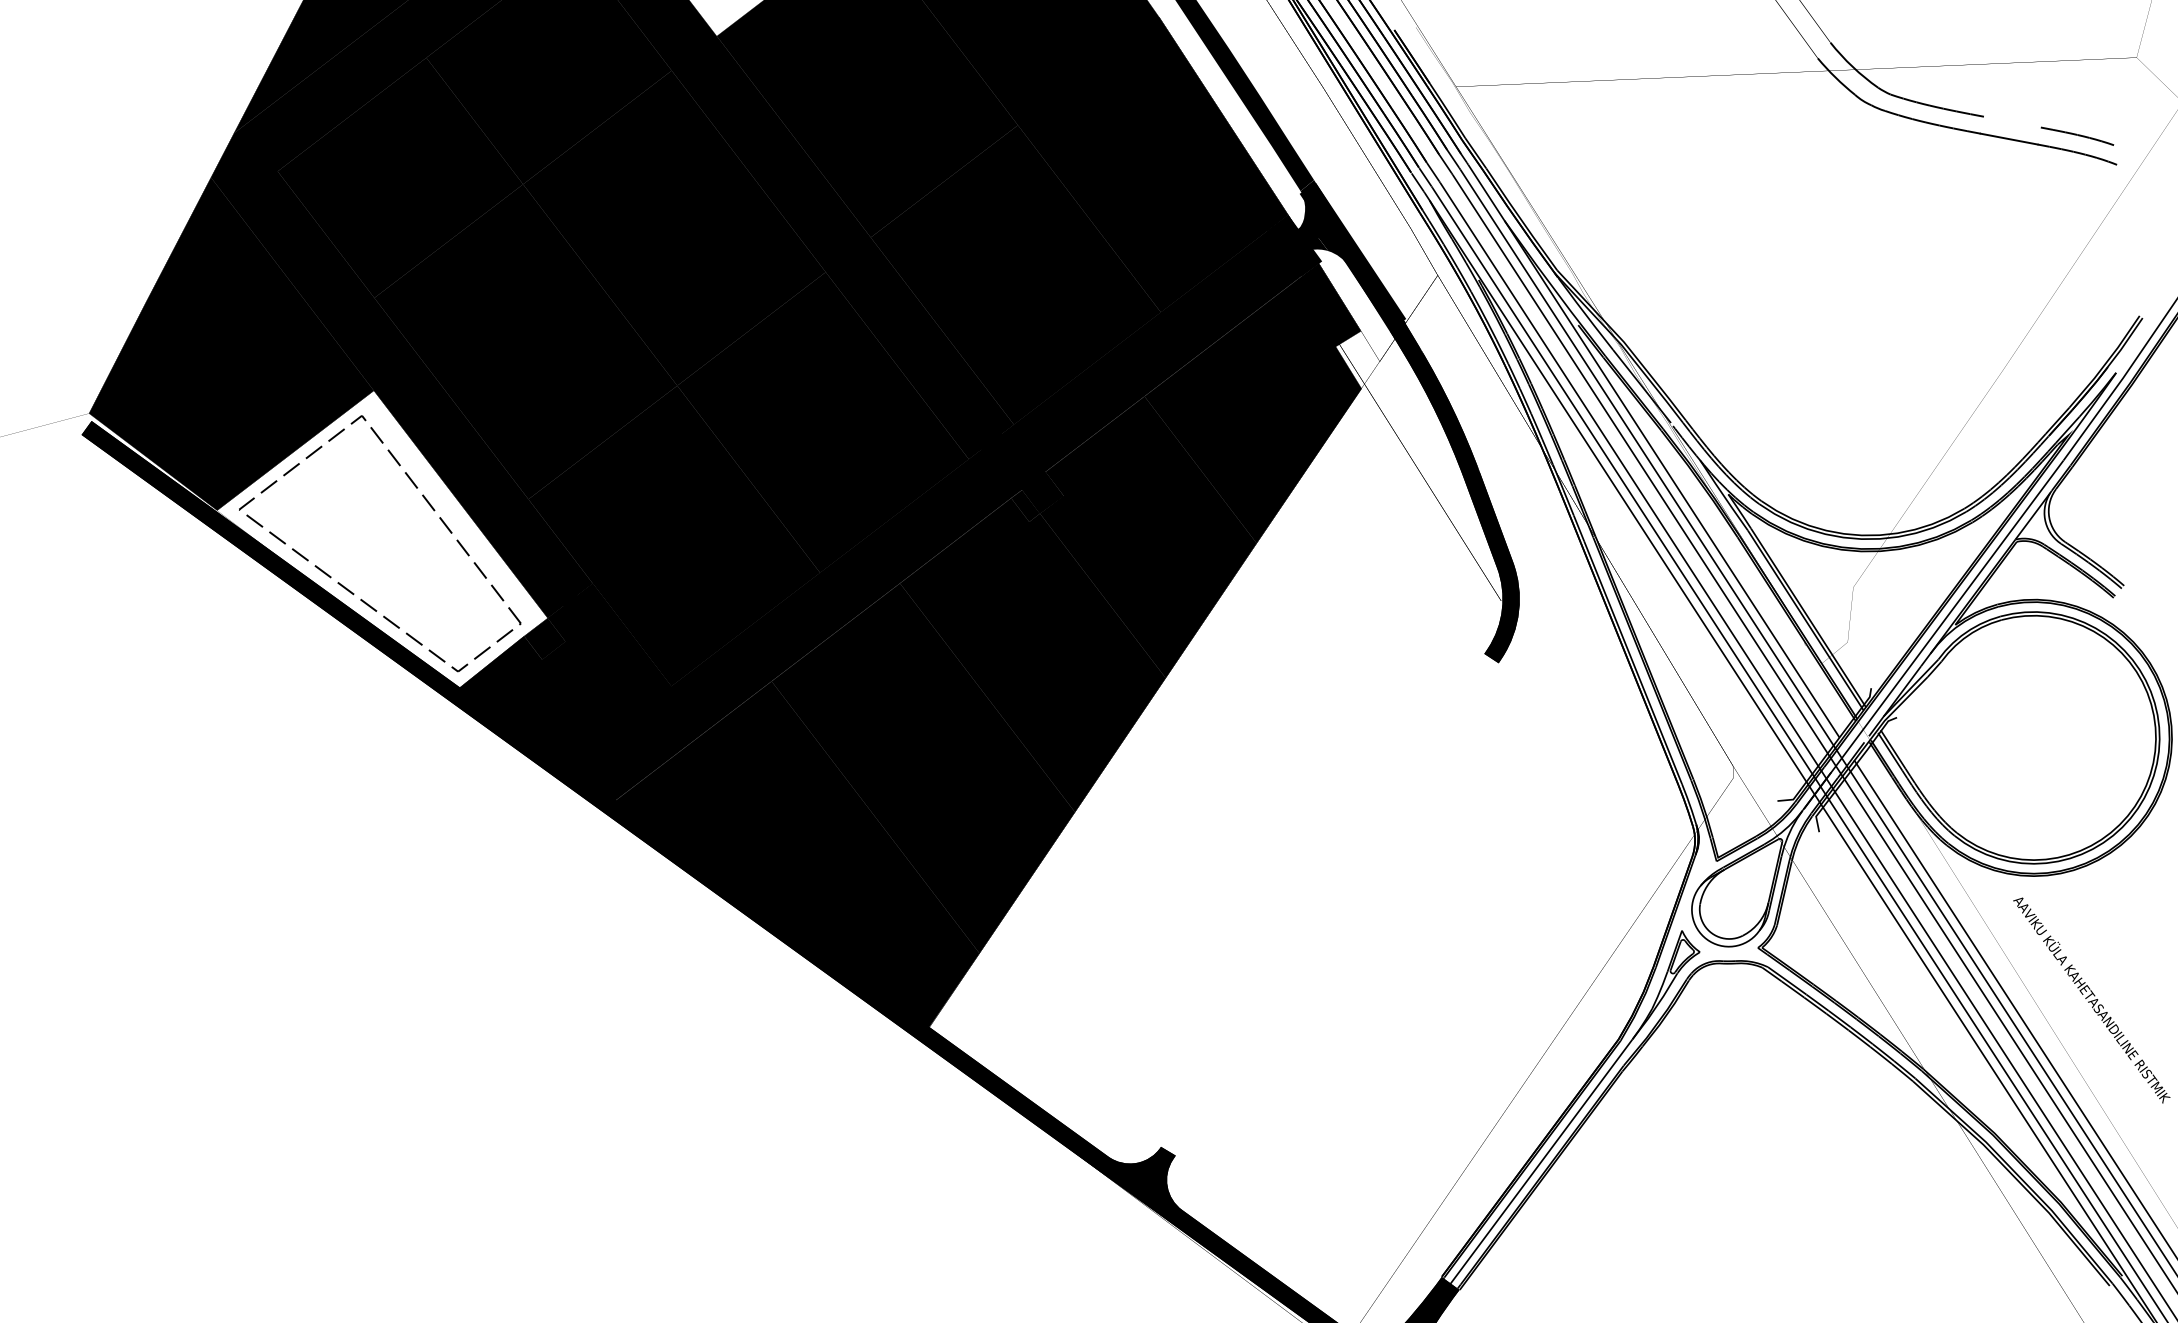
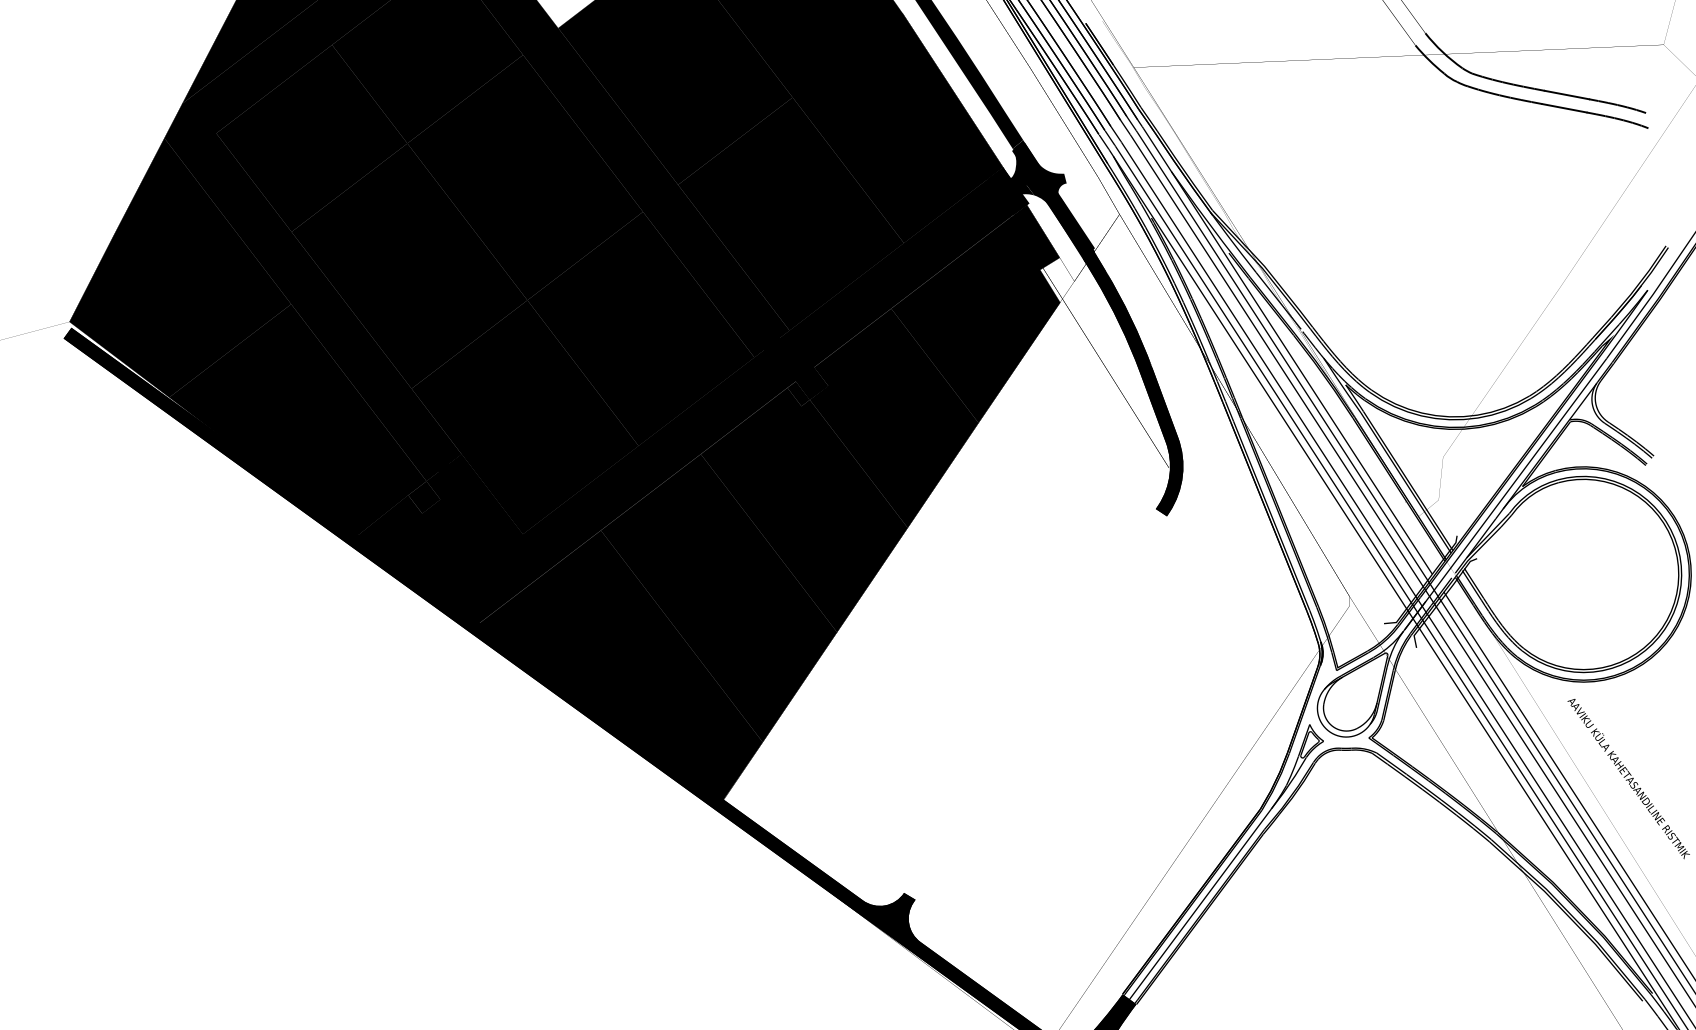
line: (2011, 121) -> (1566, 94), added
fill: (1349, 229) -> (1050, 178), added
fill: (382, 540) -> (297, 420), added

